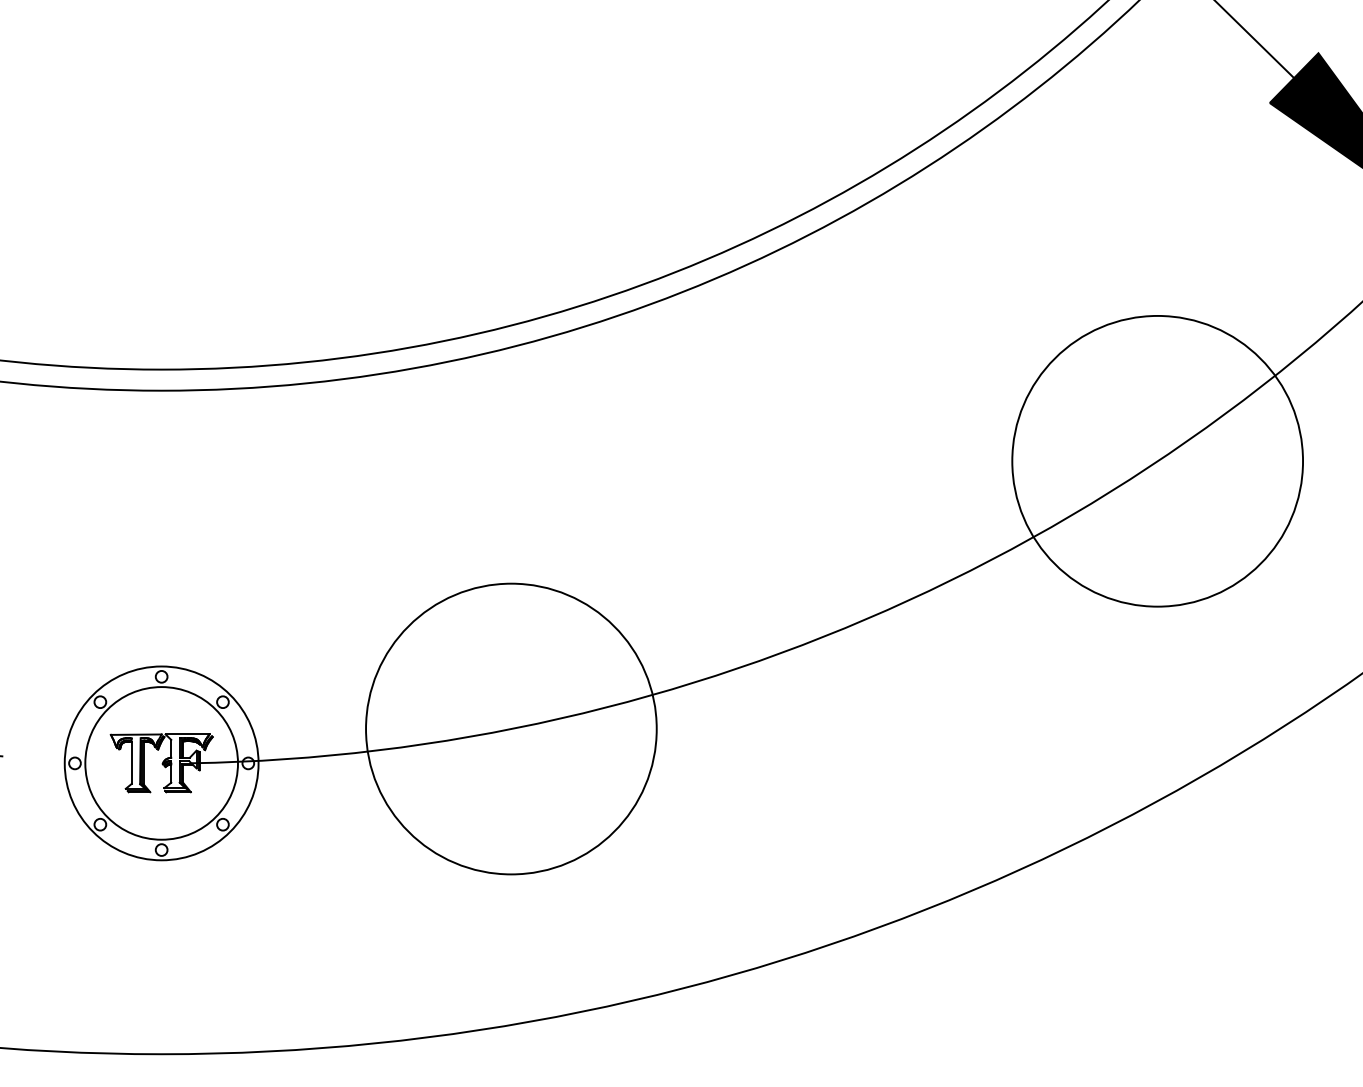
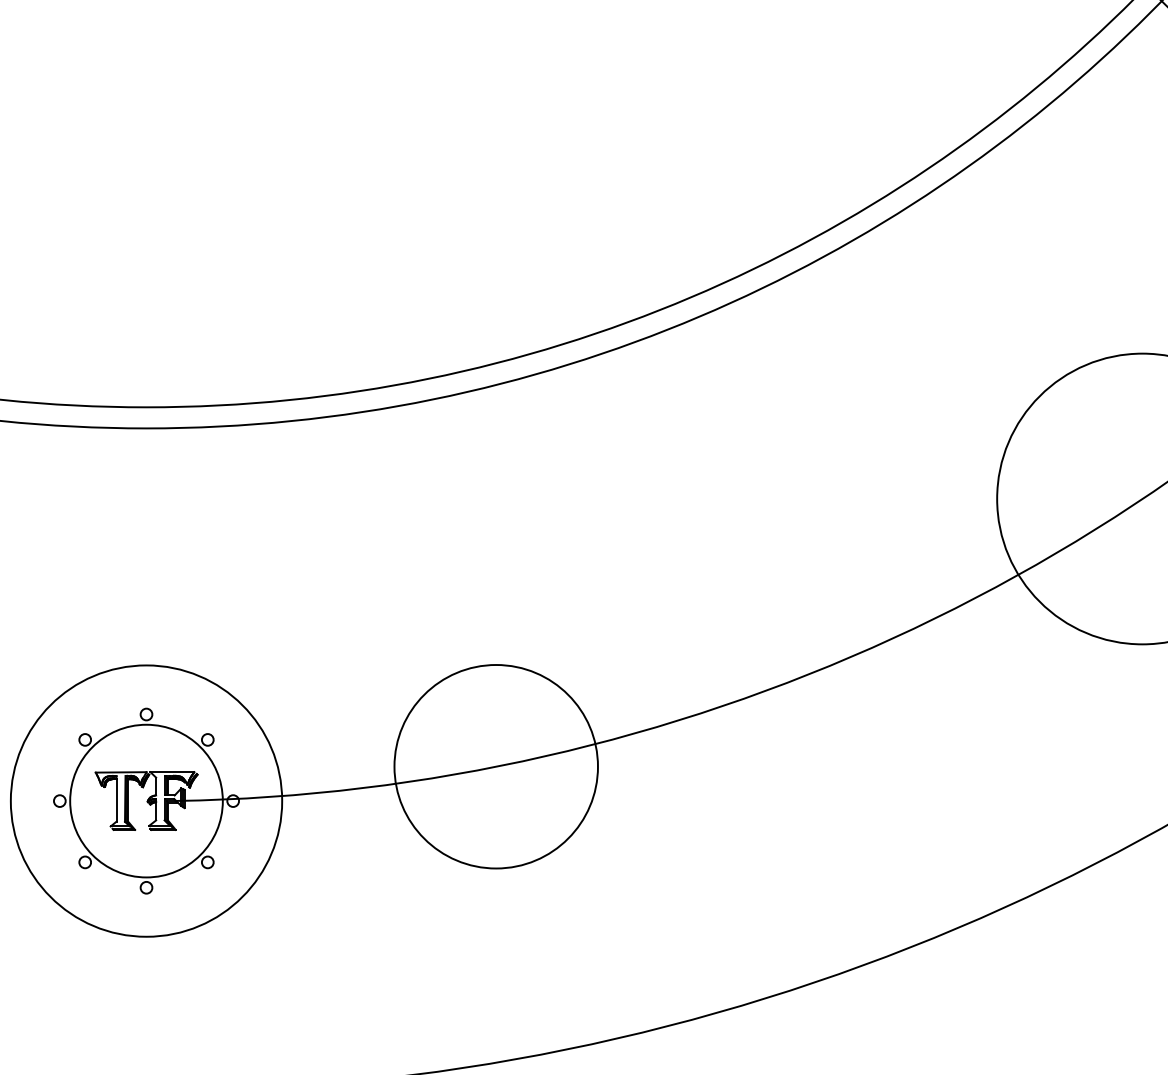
circle: (511, 728) -> (496, 766), size x0.7
circle: (161, 763) -> (146, 801), size x1.4

